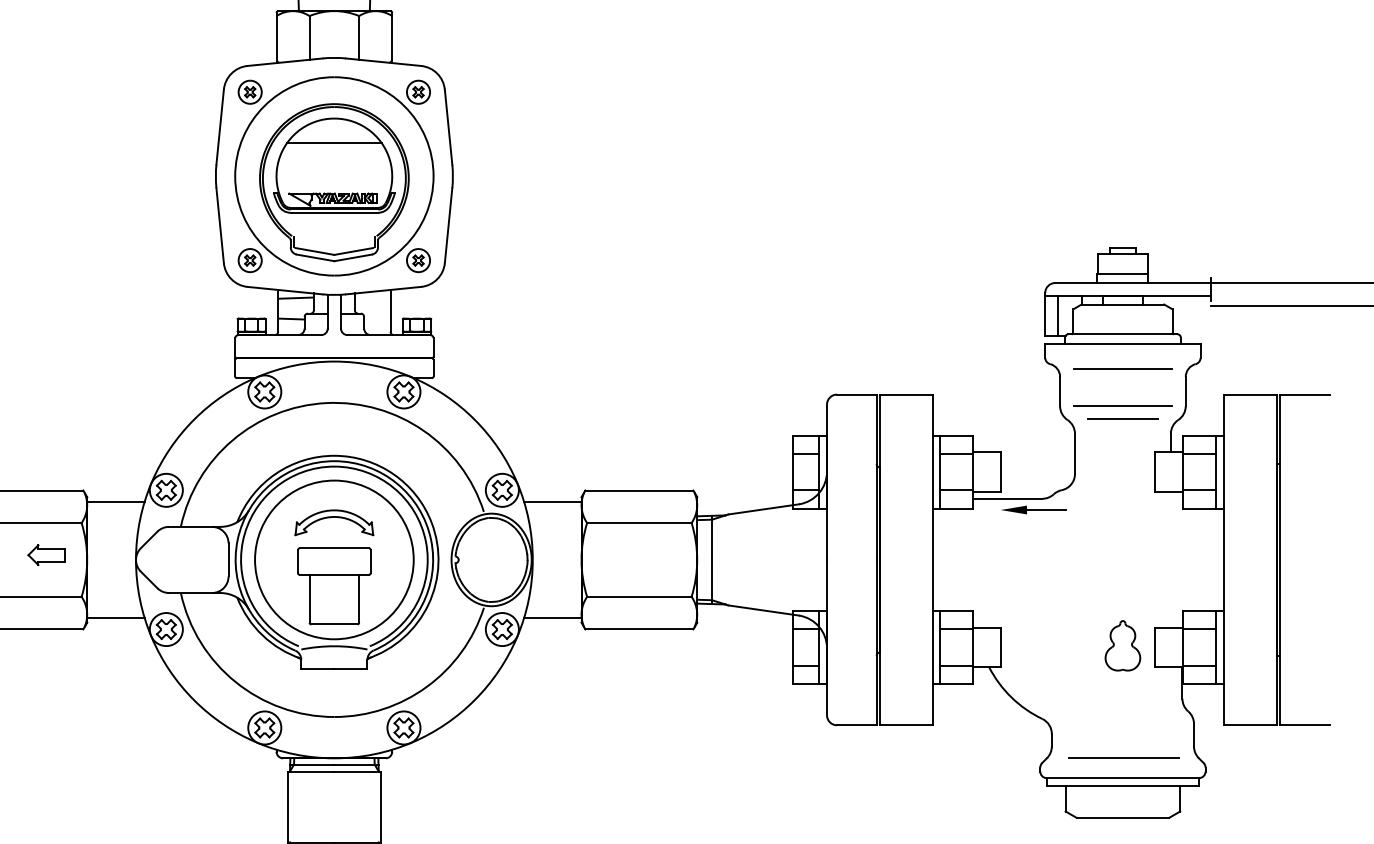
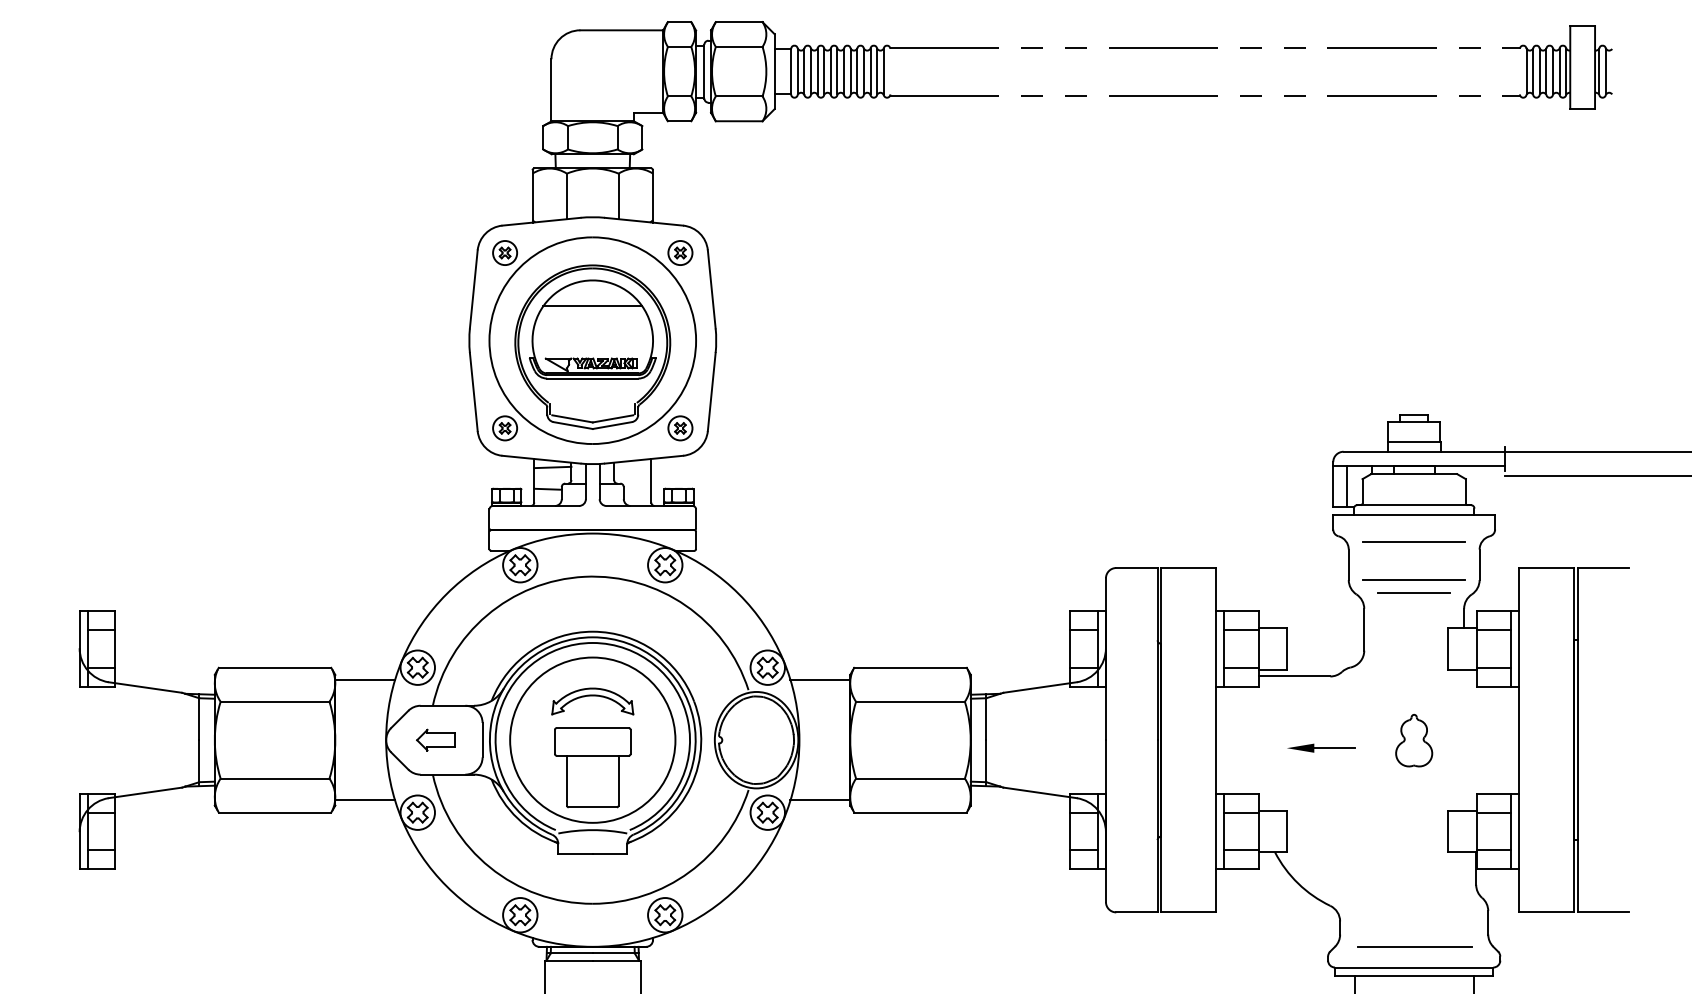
part: (1033, 509) -> (1321, 747), moved
part: (46, 554) -> (435, 739), moved
part: (1123, 645) -> (1414, 740), moved

